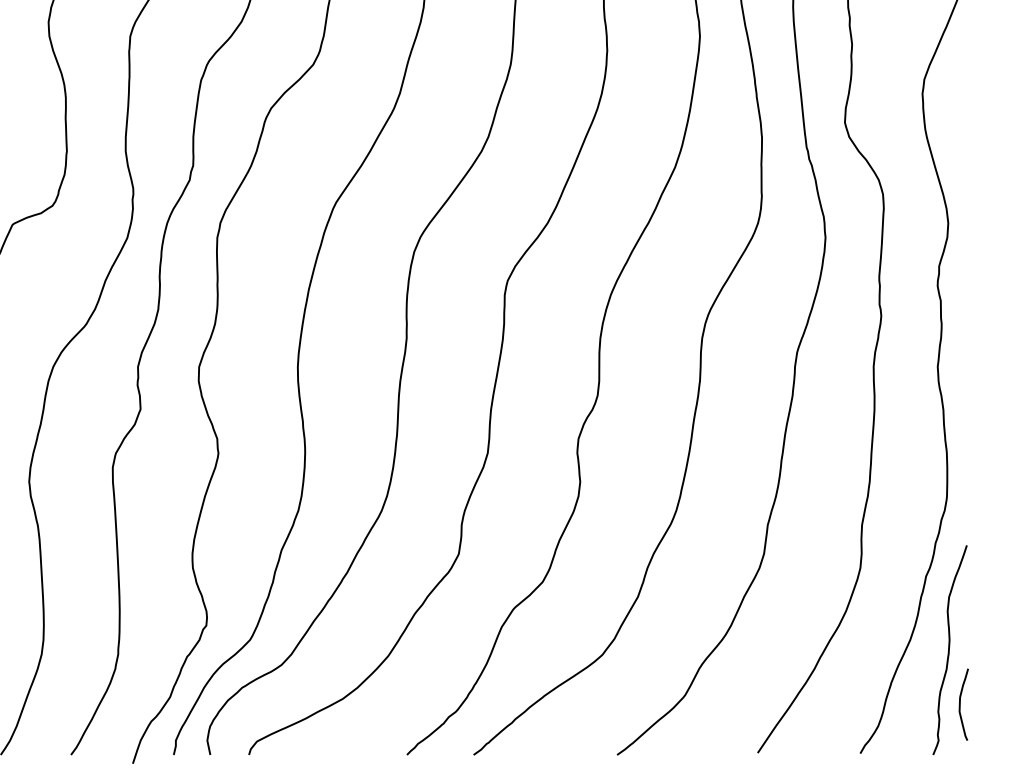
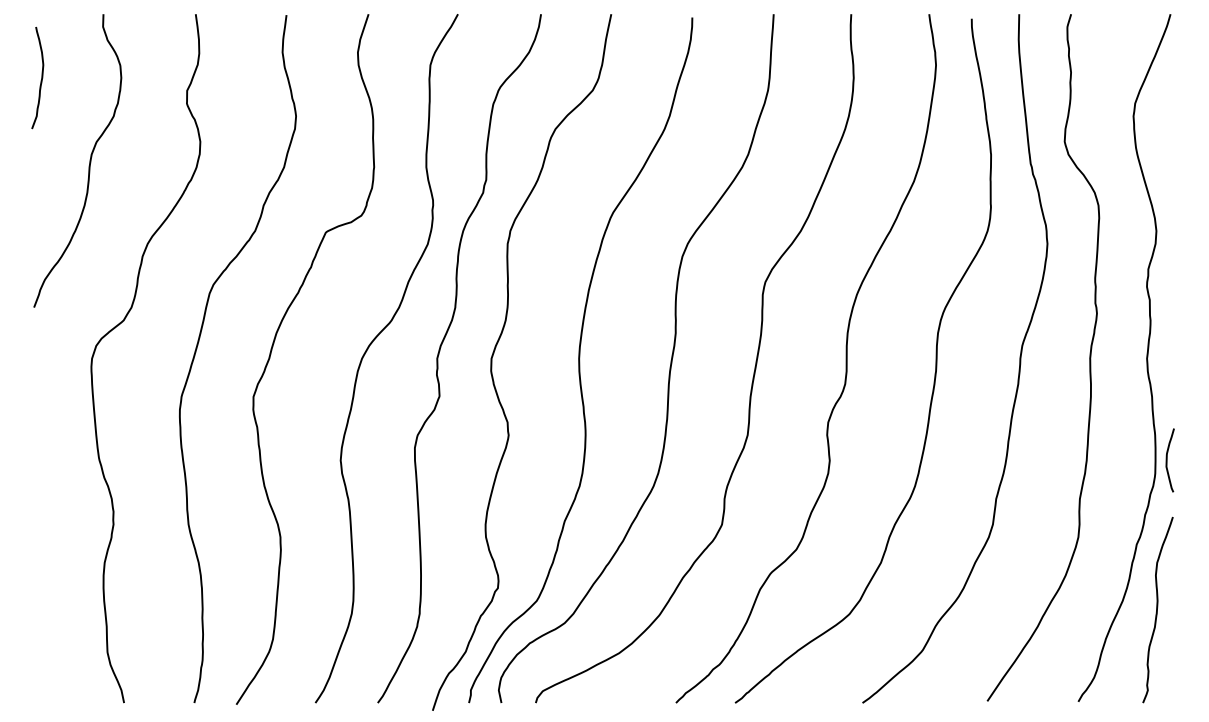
curve: (960, 704) -> (1167, 460), moved

